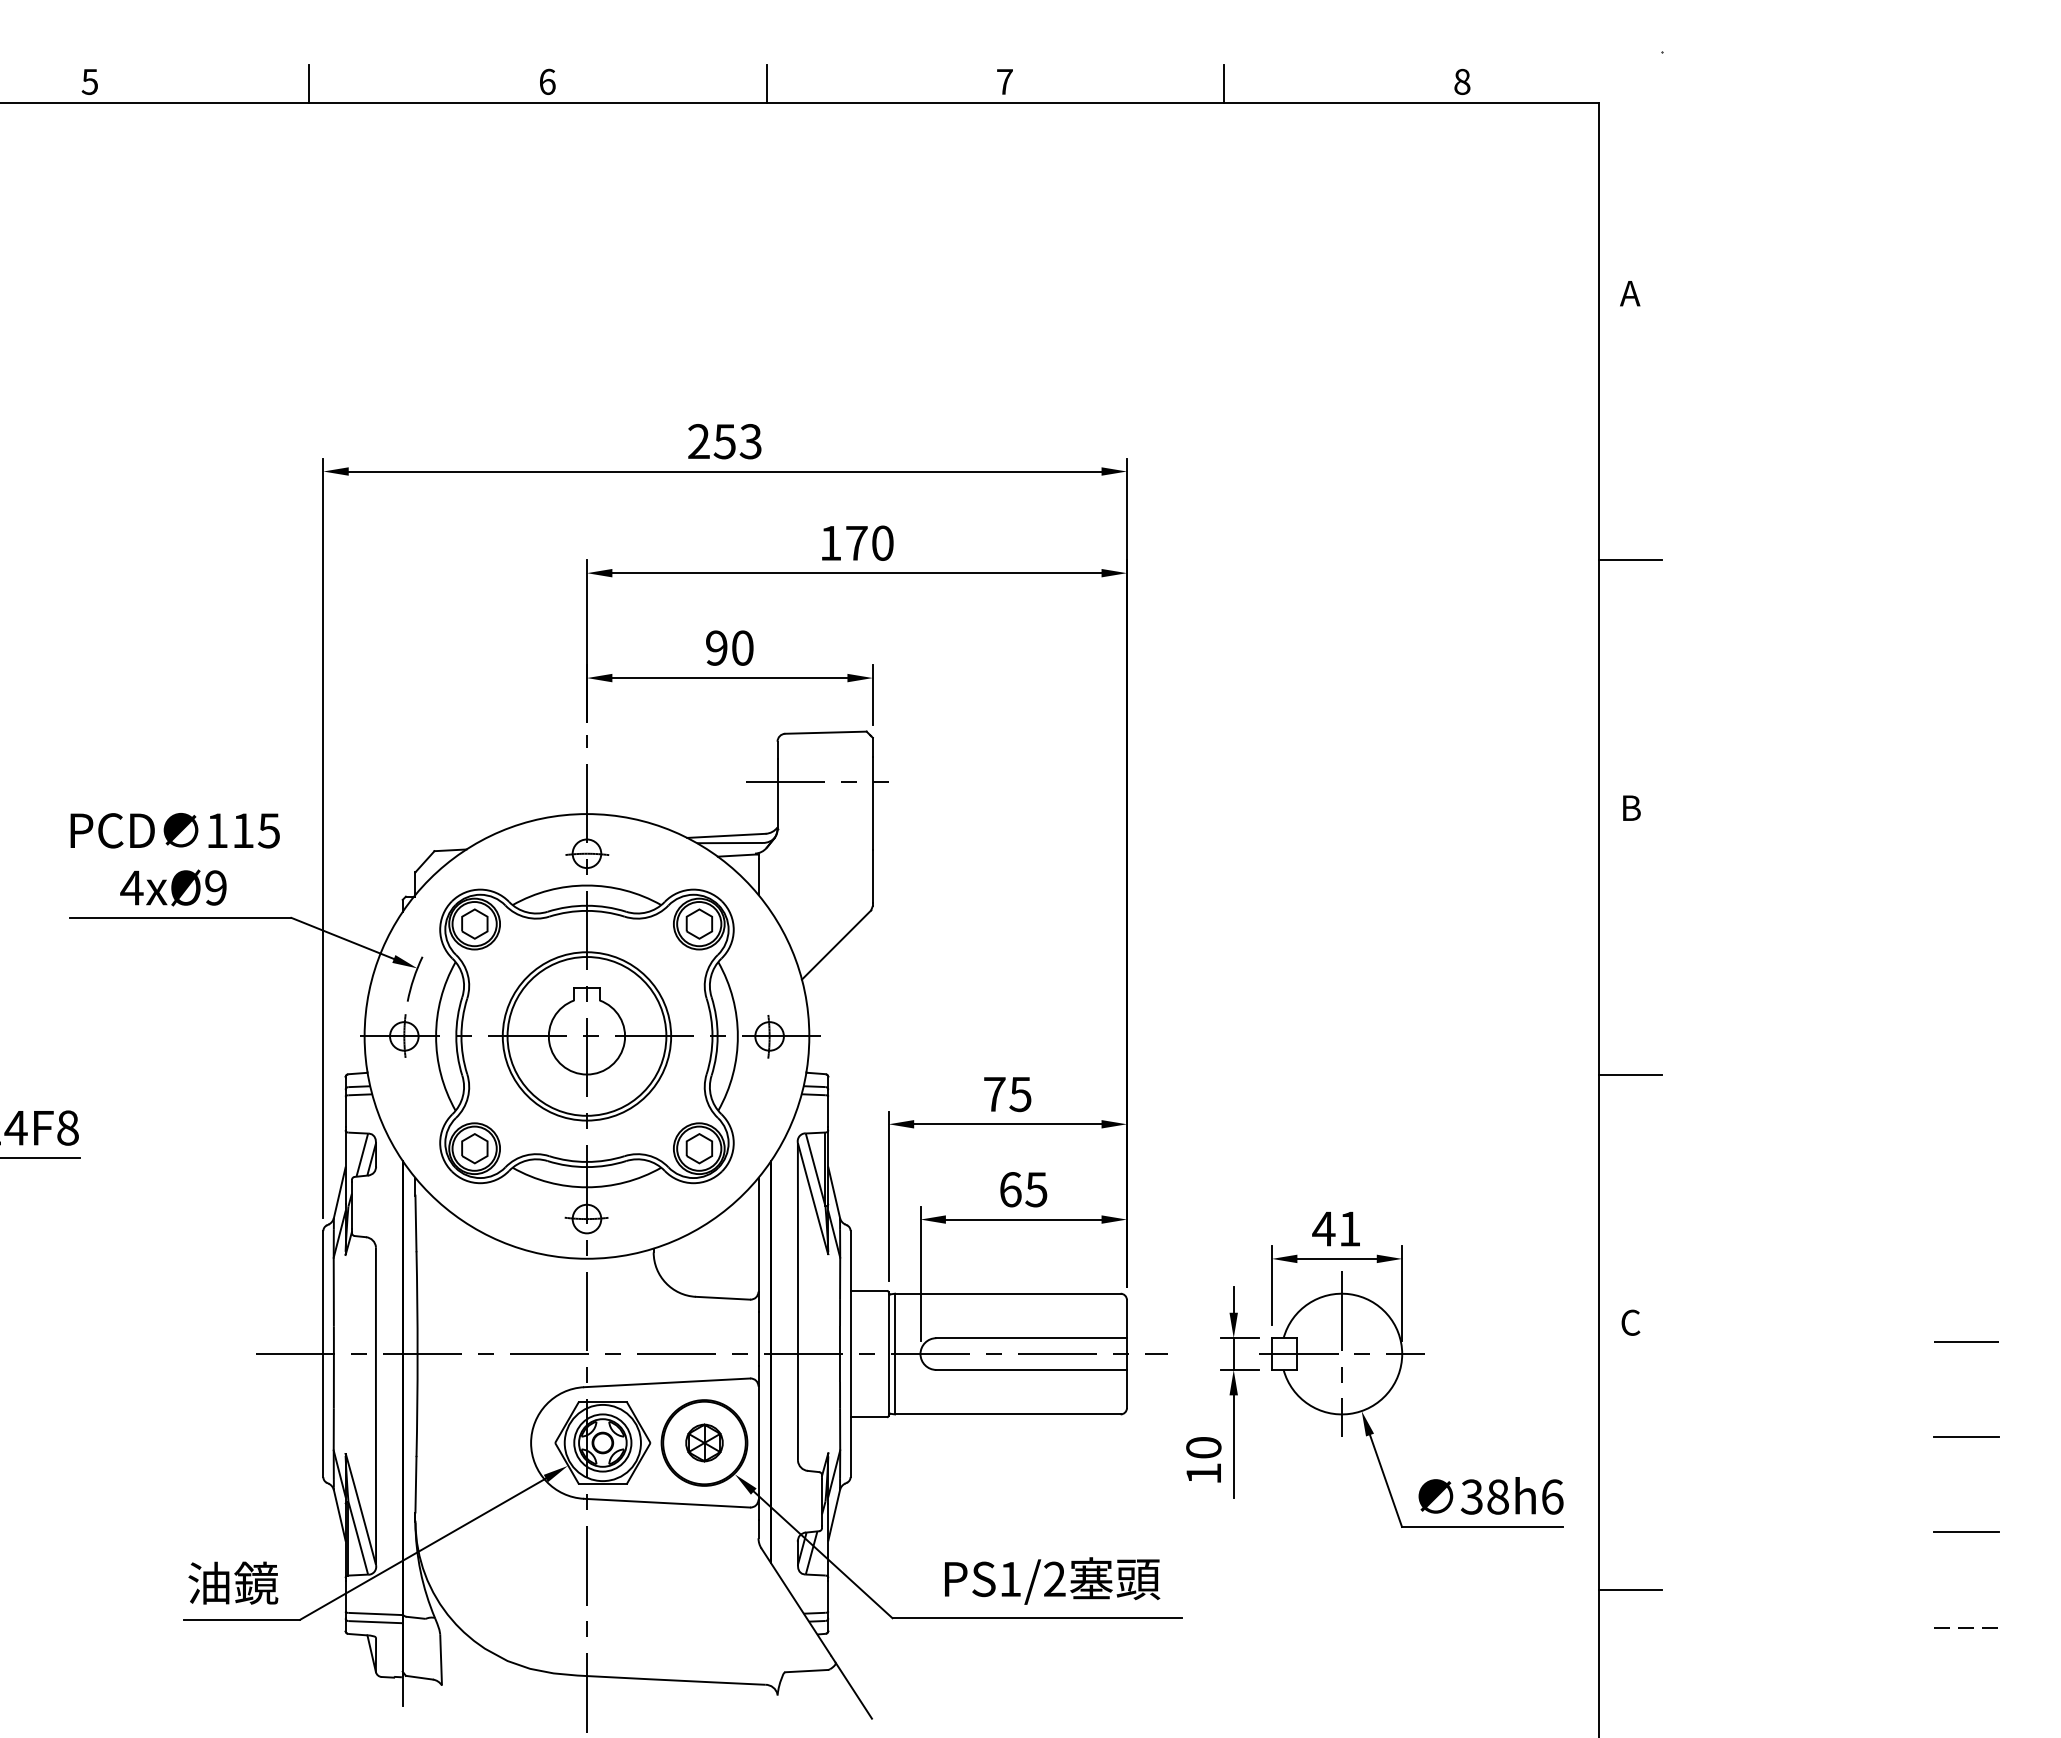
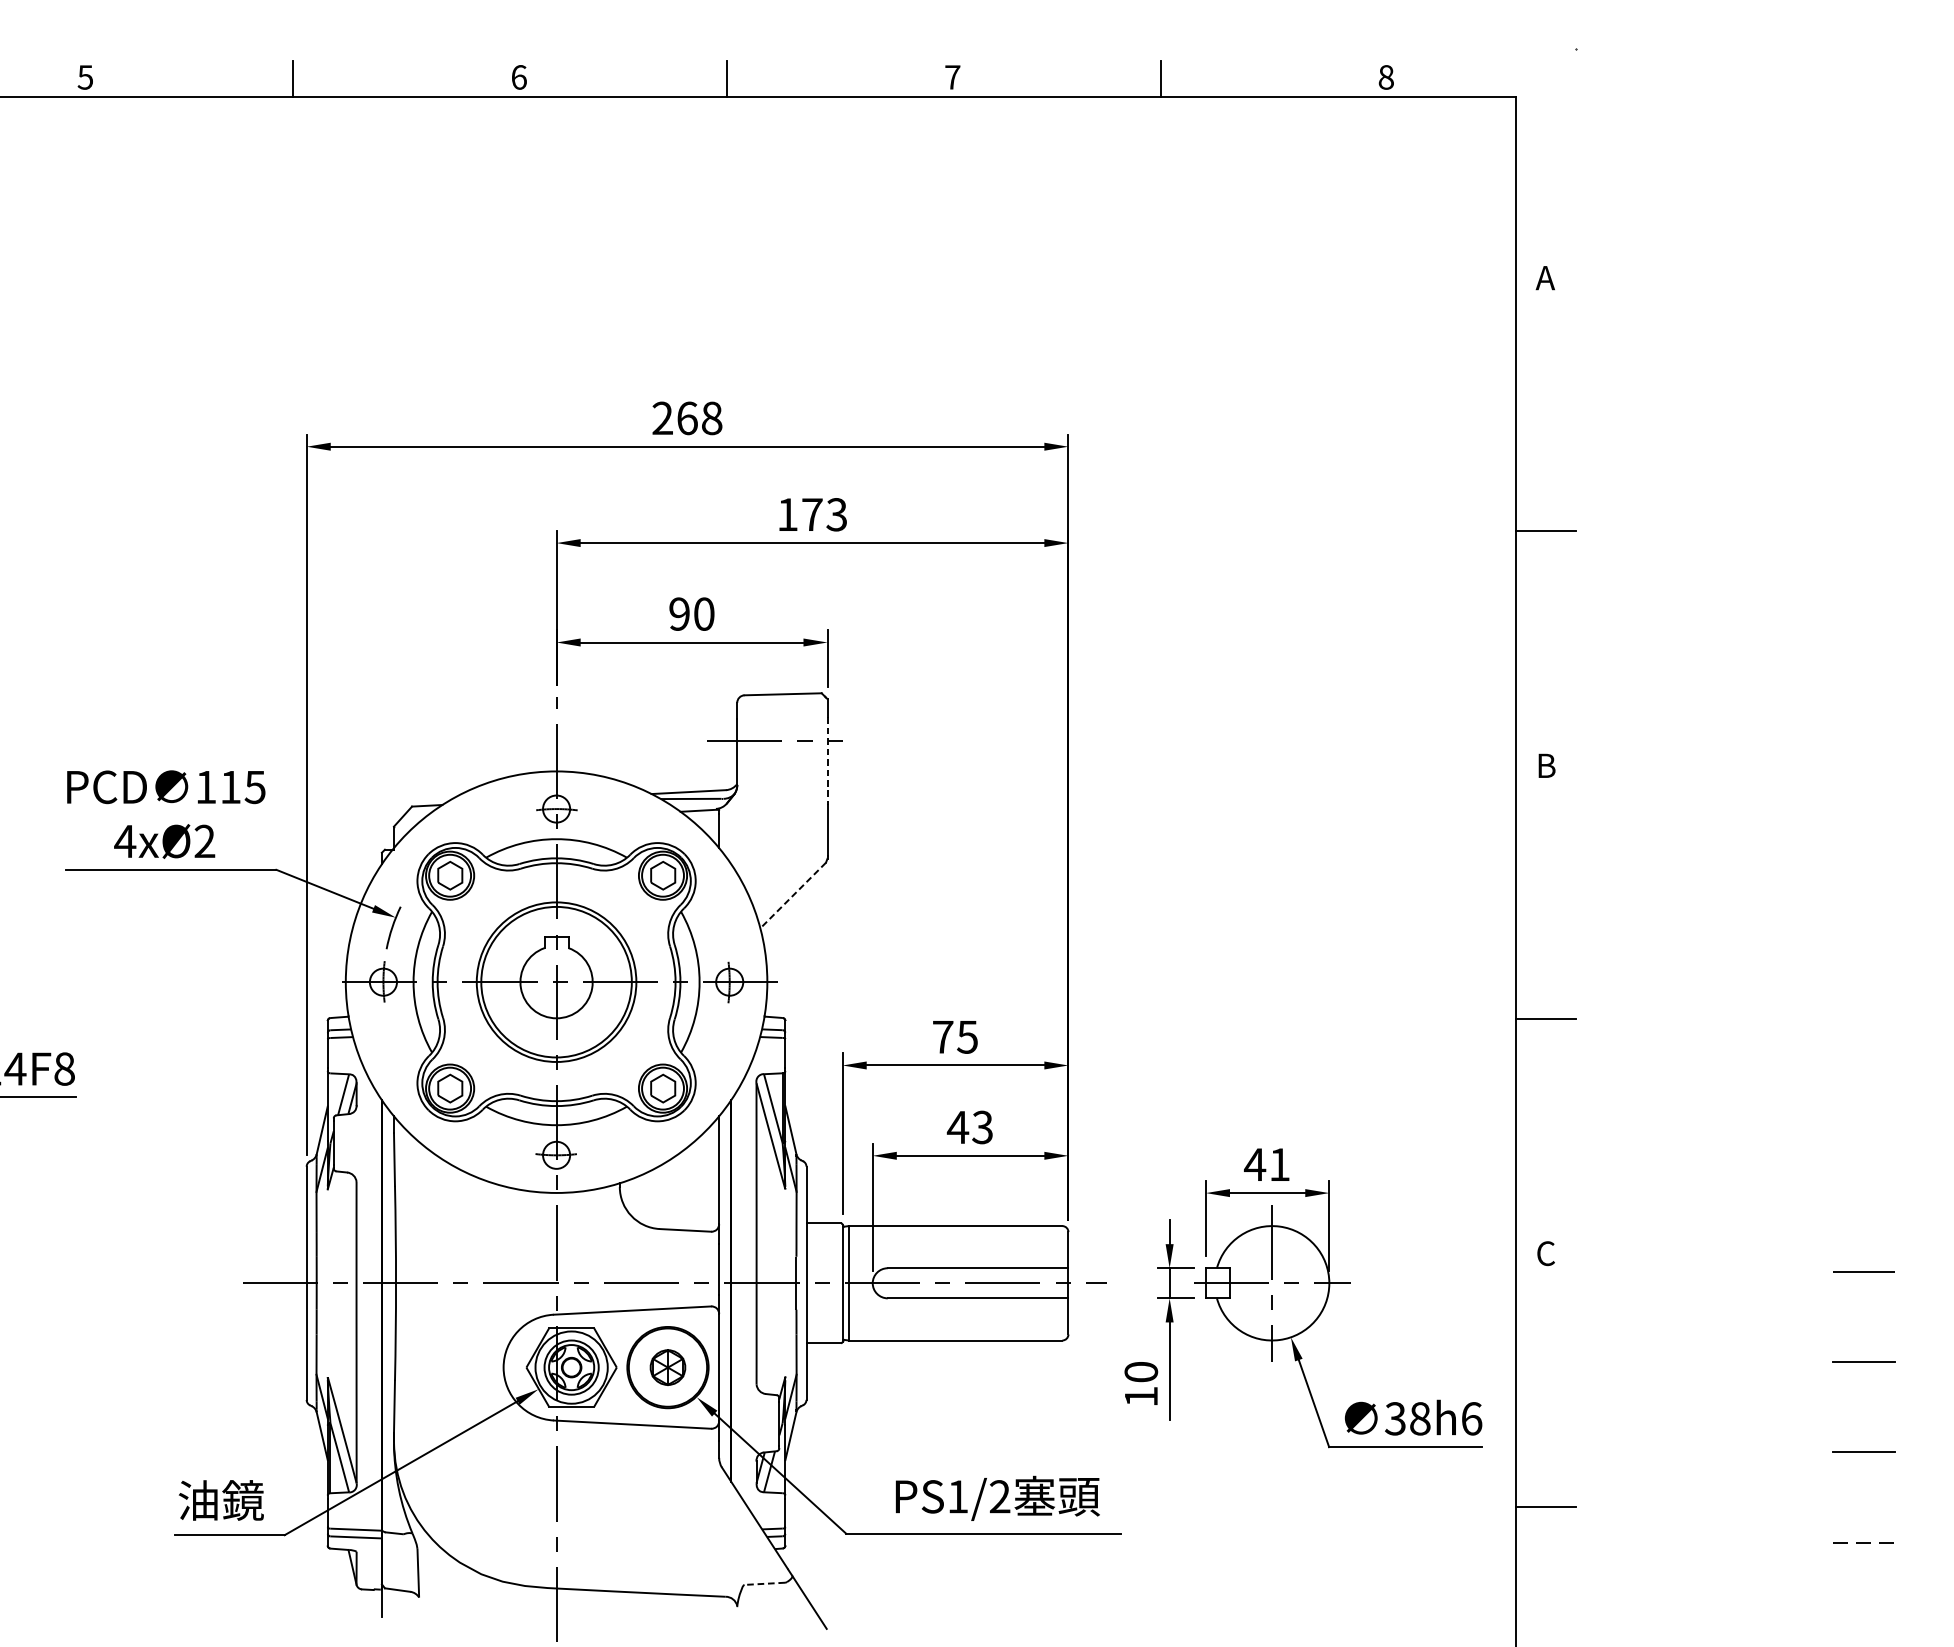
text: (737, 441) -> (699, 418), 253 -> 268
text: (882, 542) -> (836, 514), 170 -> 173
line: (872, 803) -> (827, 761), solid -> dashed
text: (215, 887) -> (204, 841), 4xØ9 -> 4xØ2
line: (836, 945) -> (793, 896), solid -> dashed
text: (1022, 1189) -> (969, 1127), 65 -> 43
line: (806, 1671) -> (764, 1584), solid -> dashed

